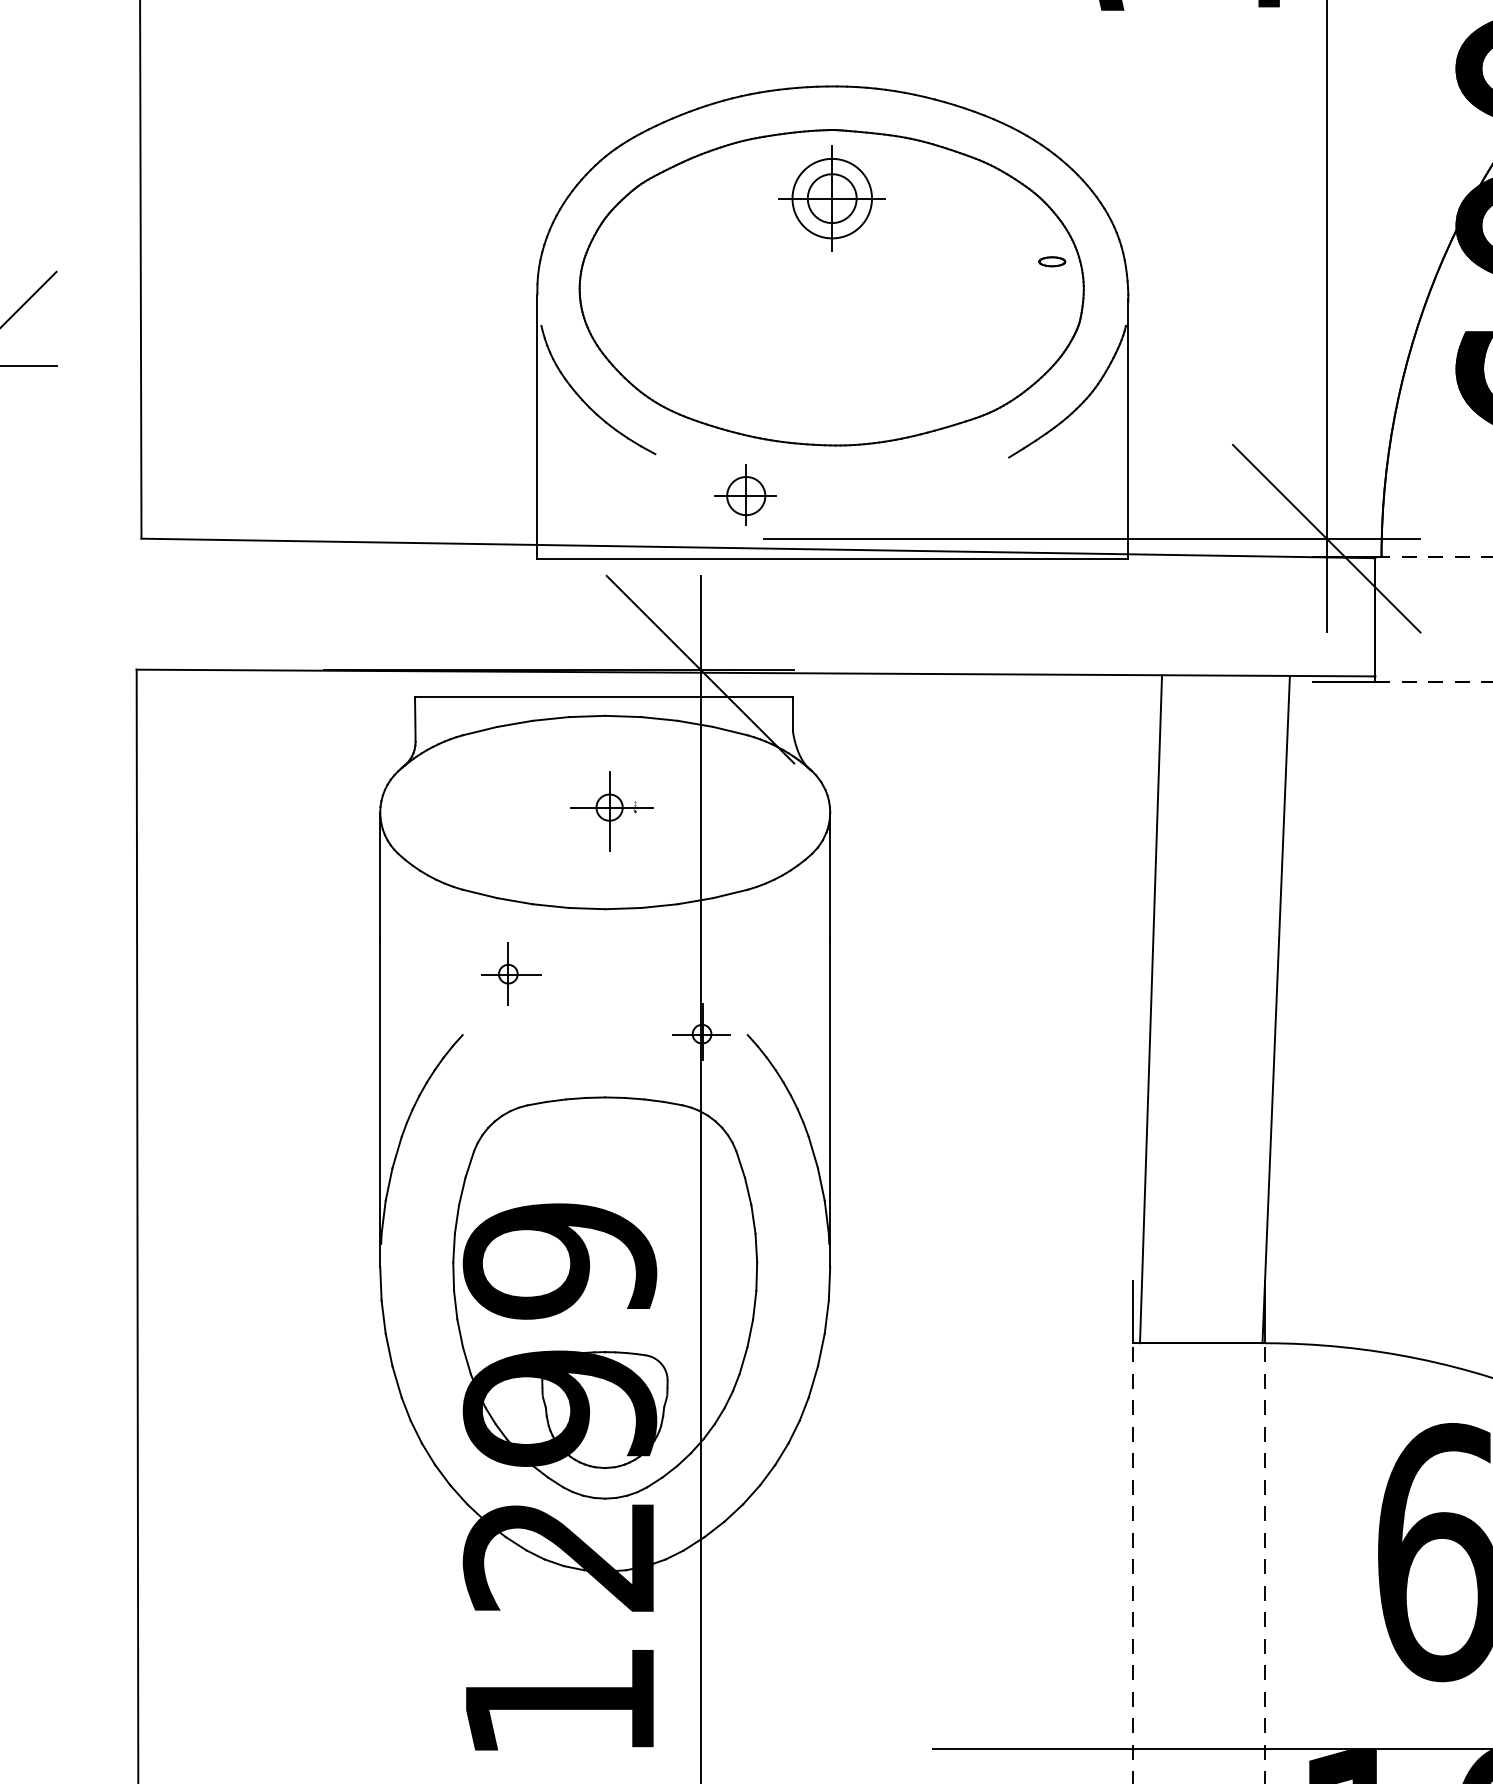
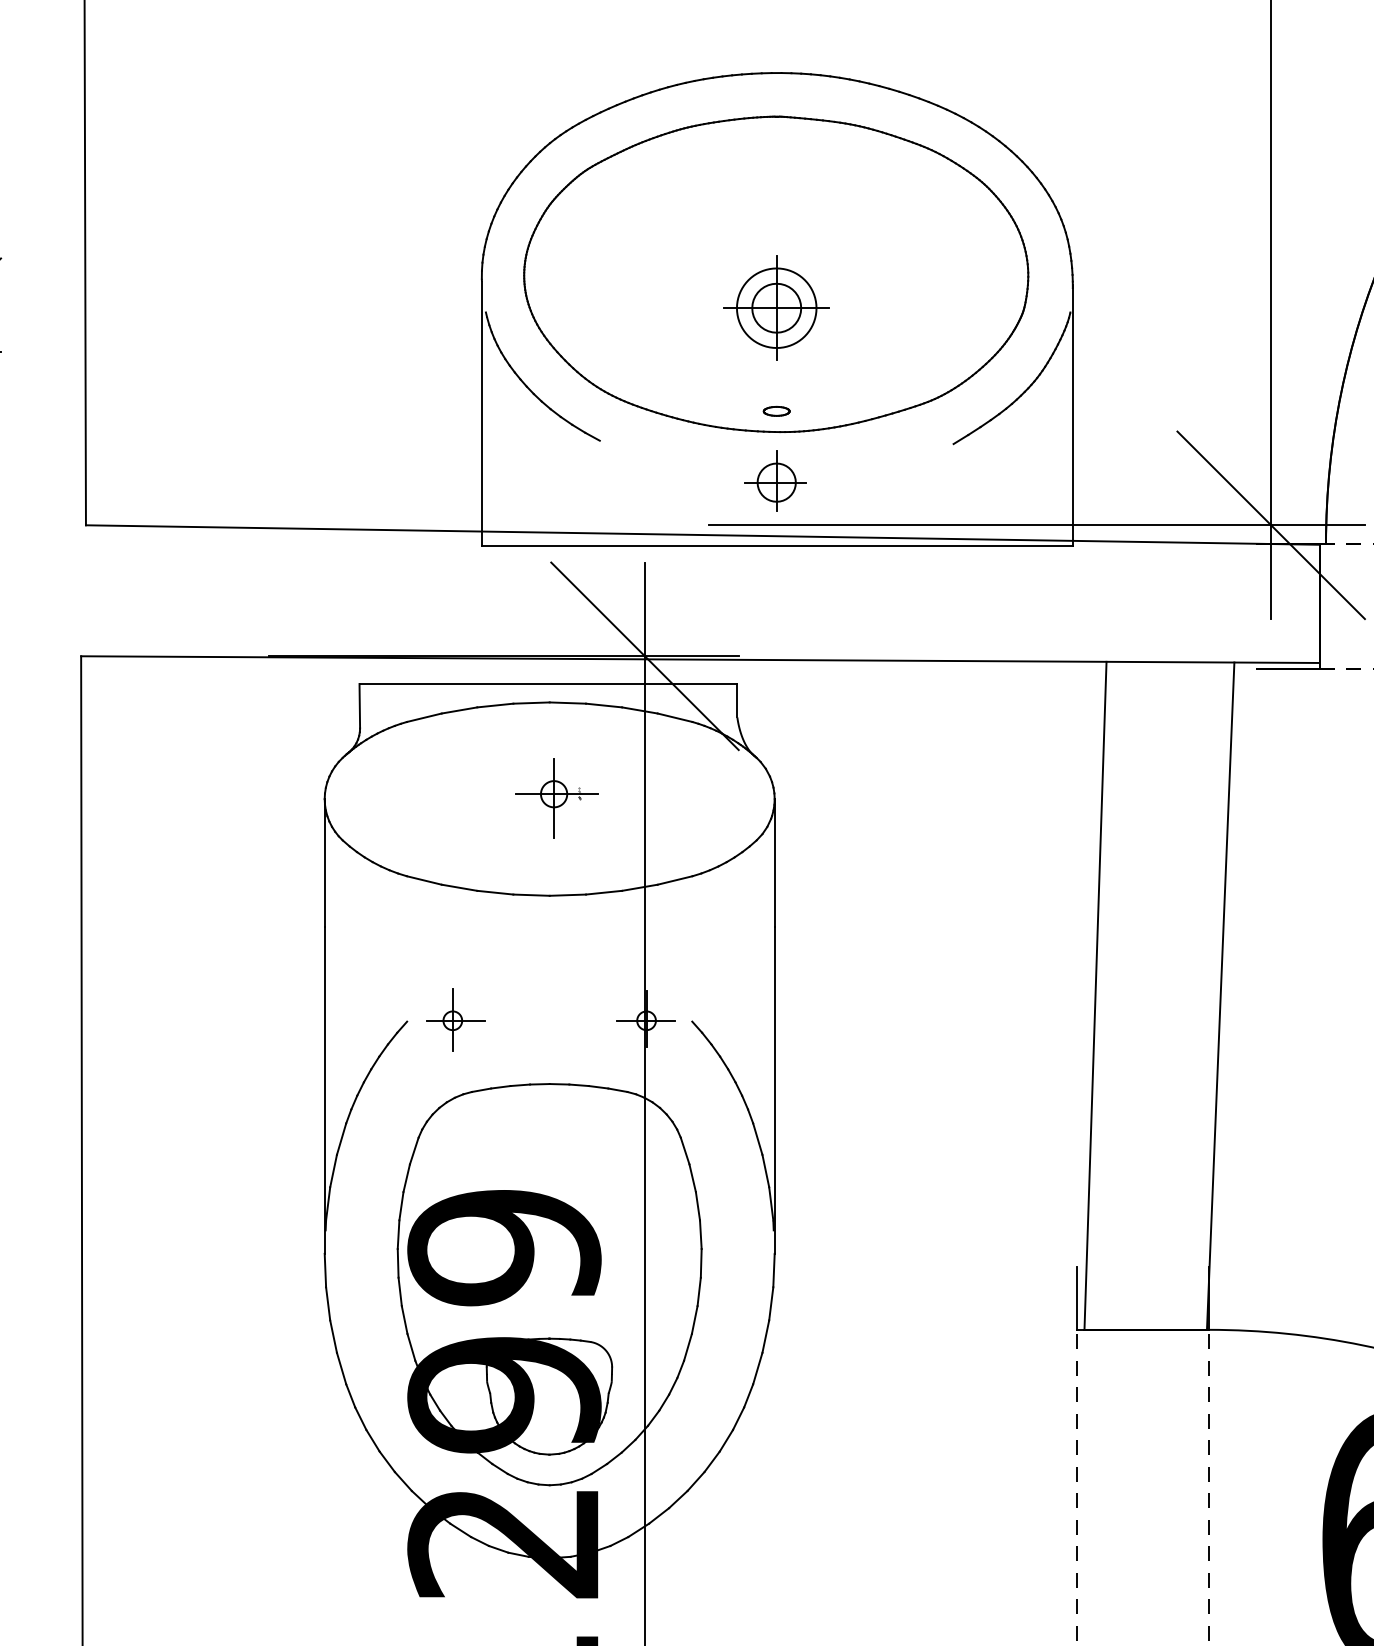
part: (831, 198) -> (775, 308), moved
part: (1052, 261) -> (776, 411), moved
part: (745, 494) -> (775, 481), moved
part: (511, 973) -> (455, 1020), moved

